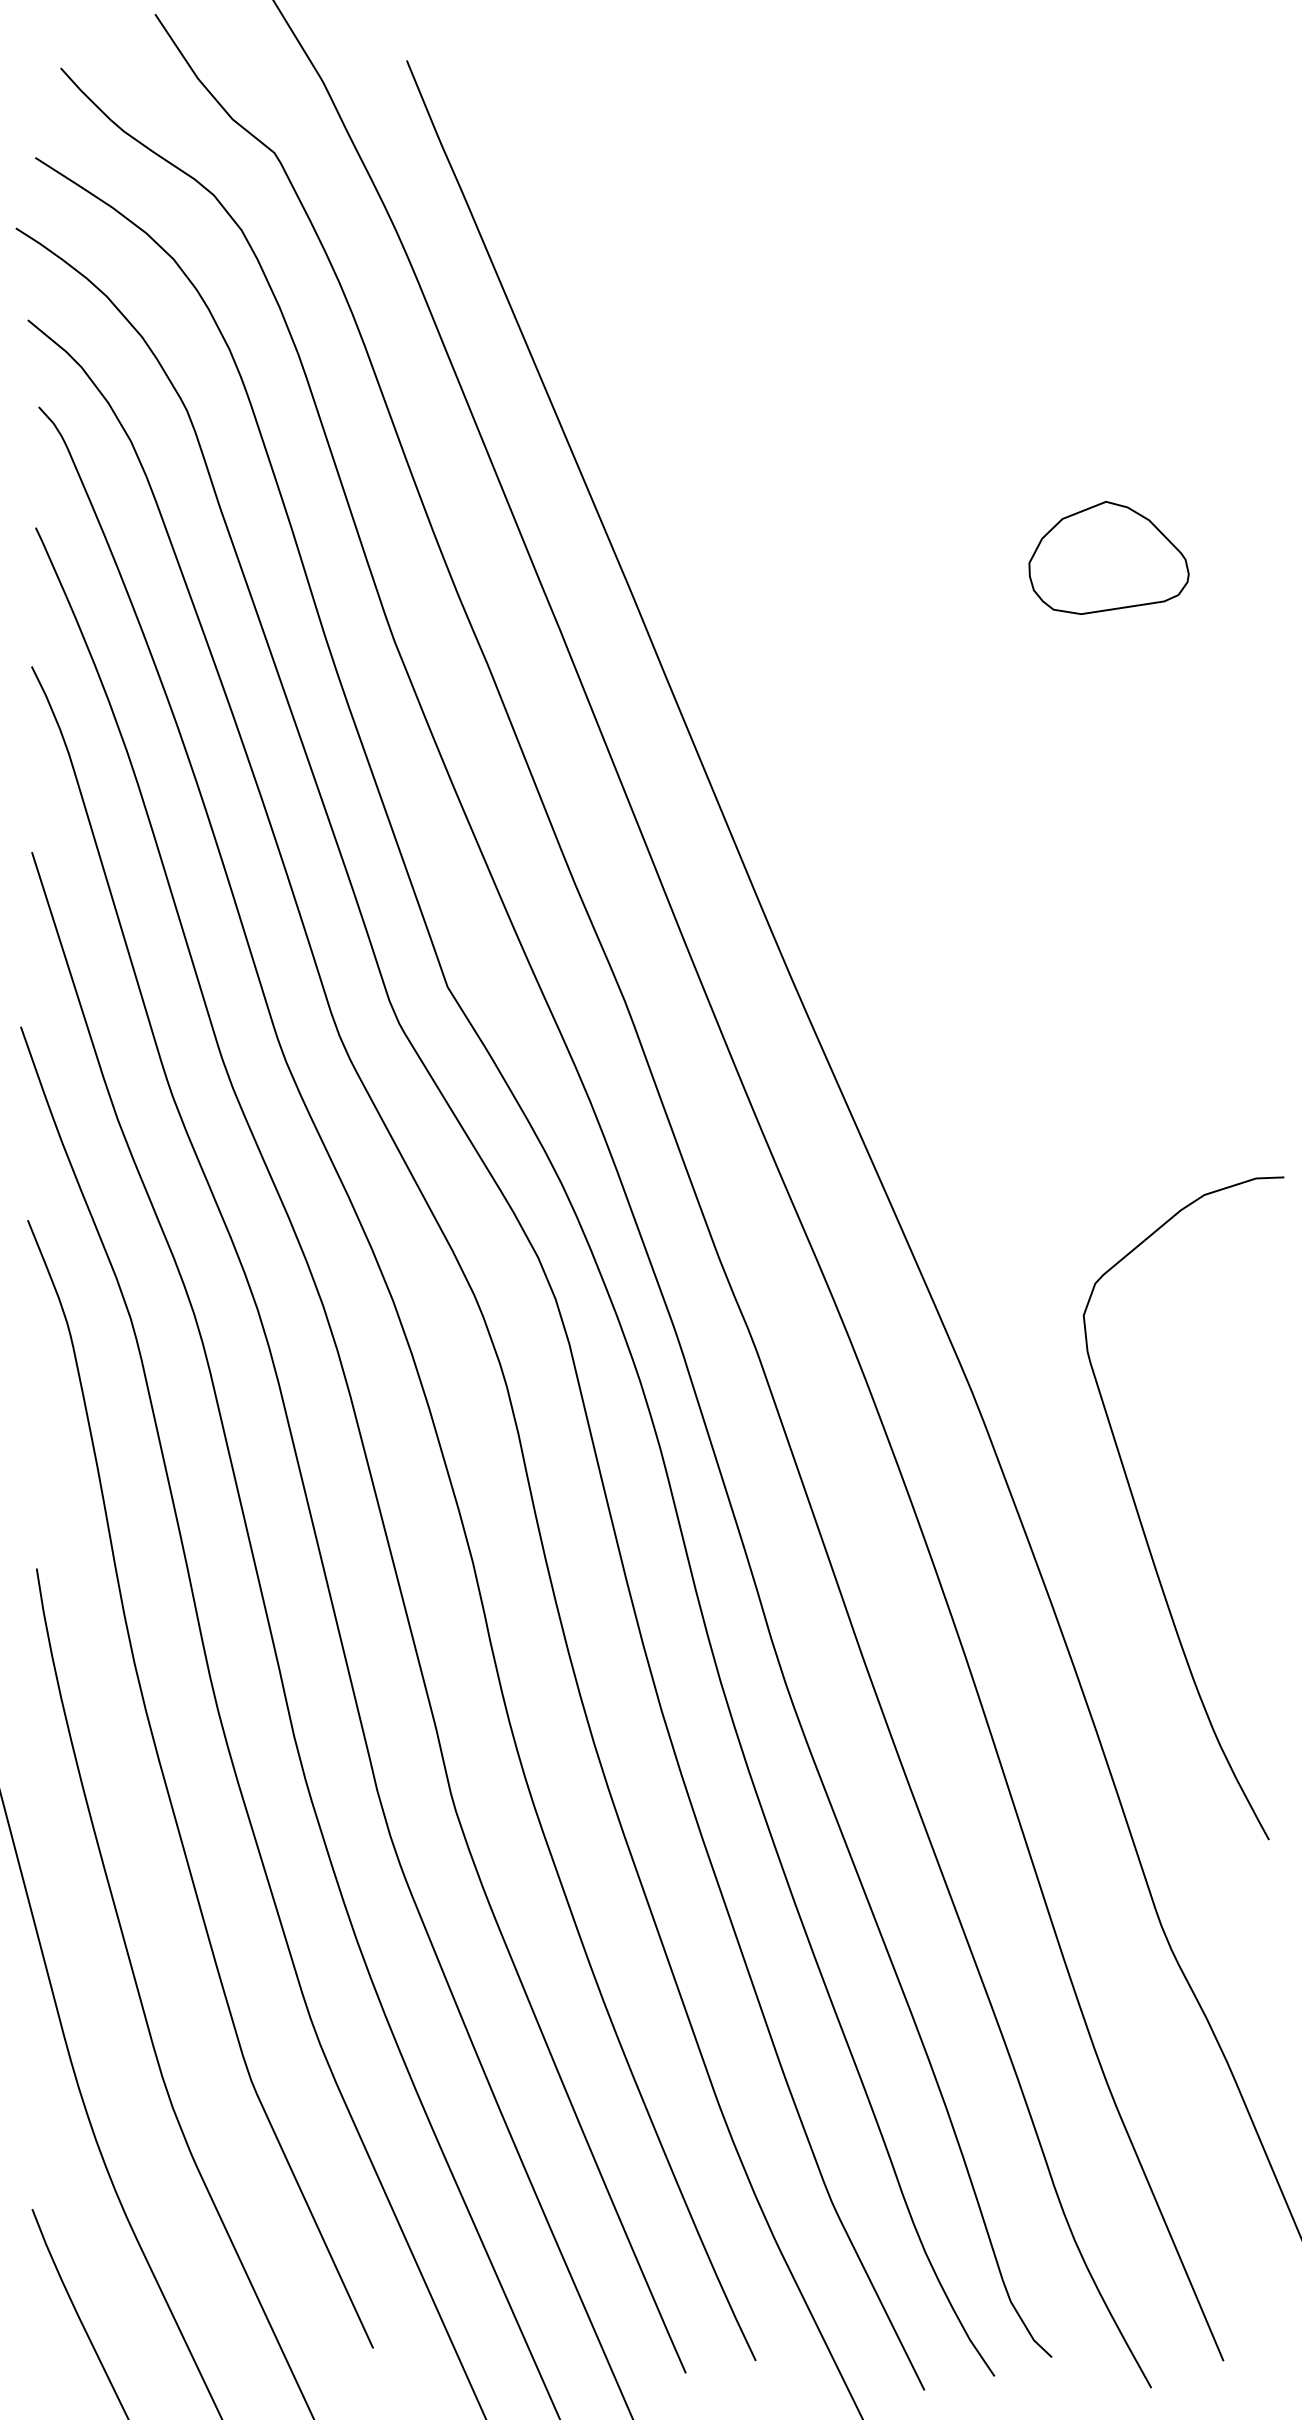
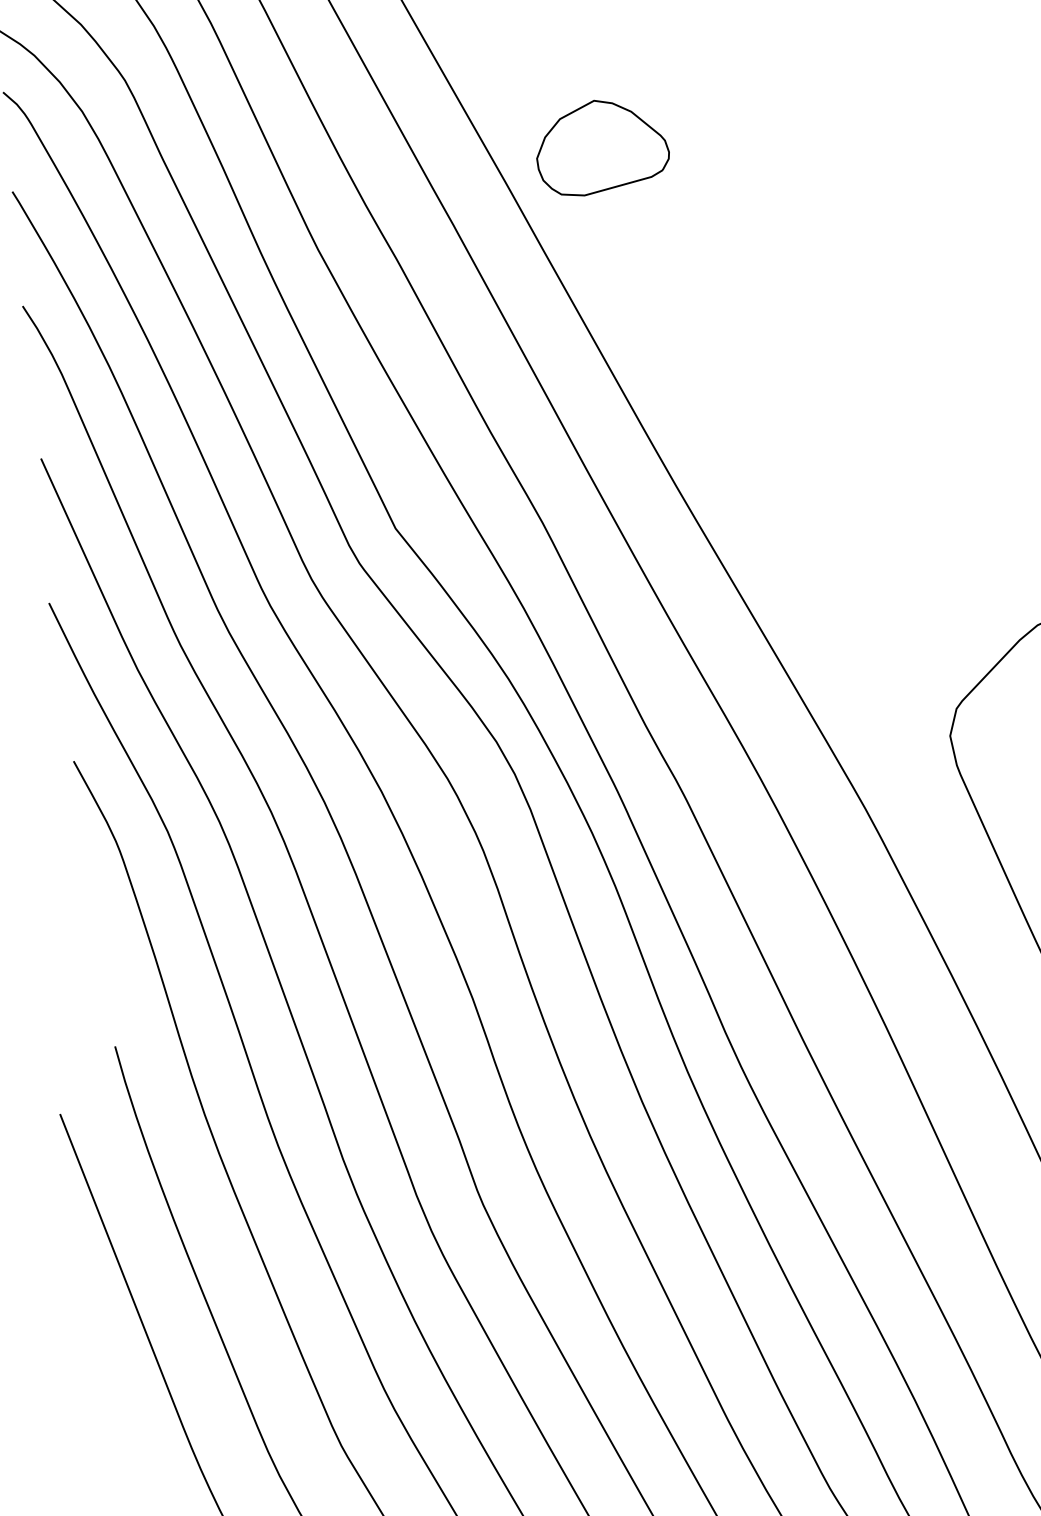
part: (1108, 557) -> (601, 146), moved

